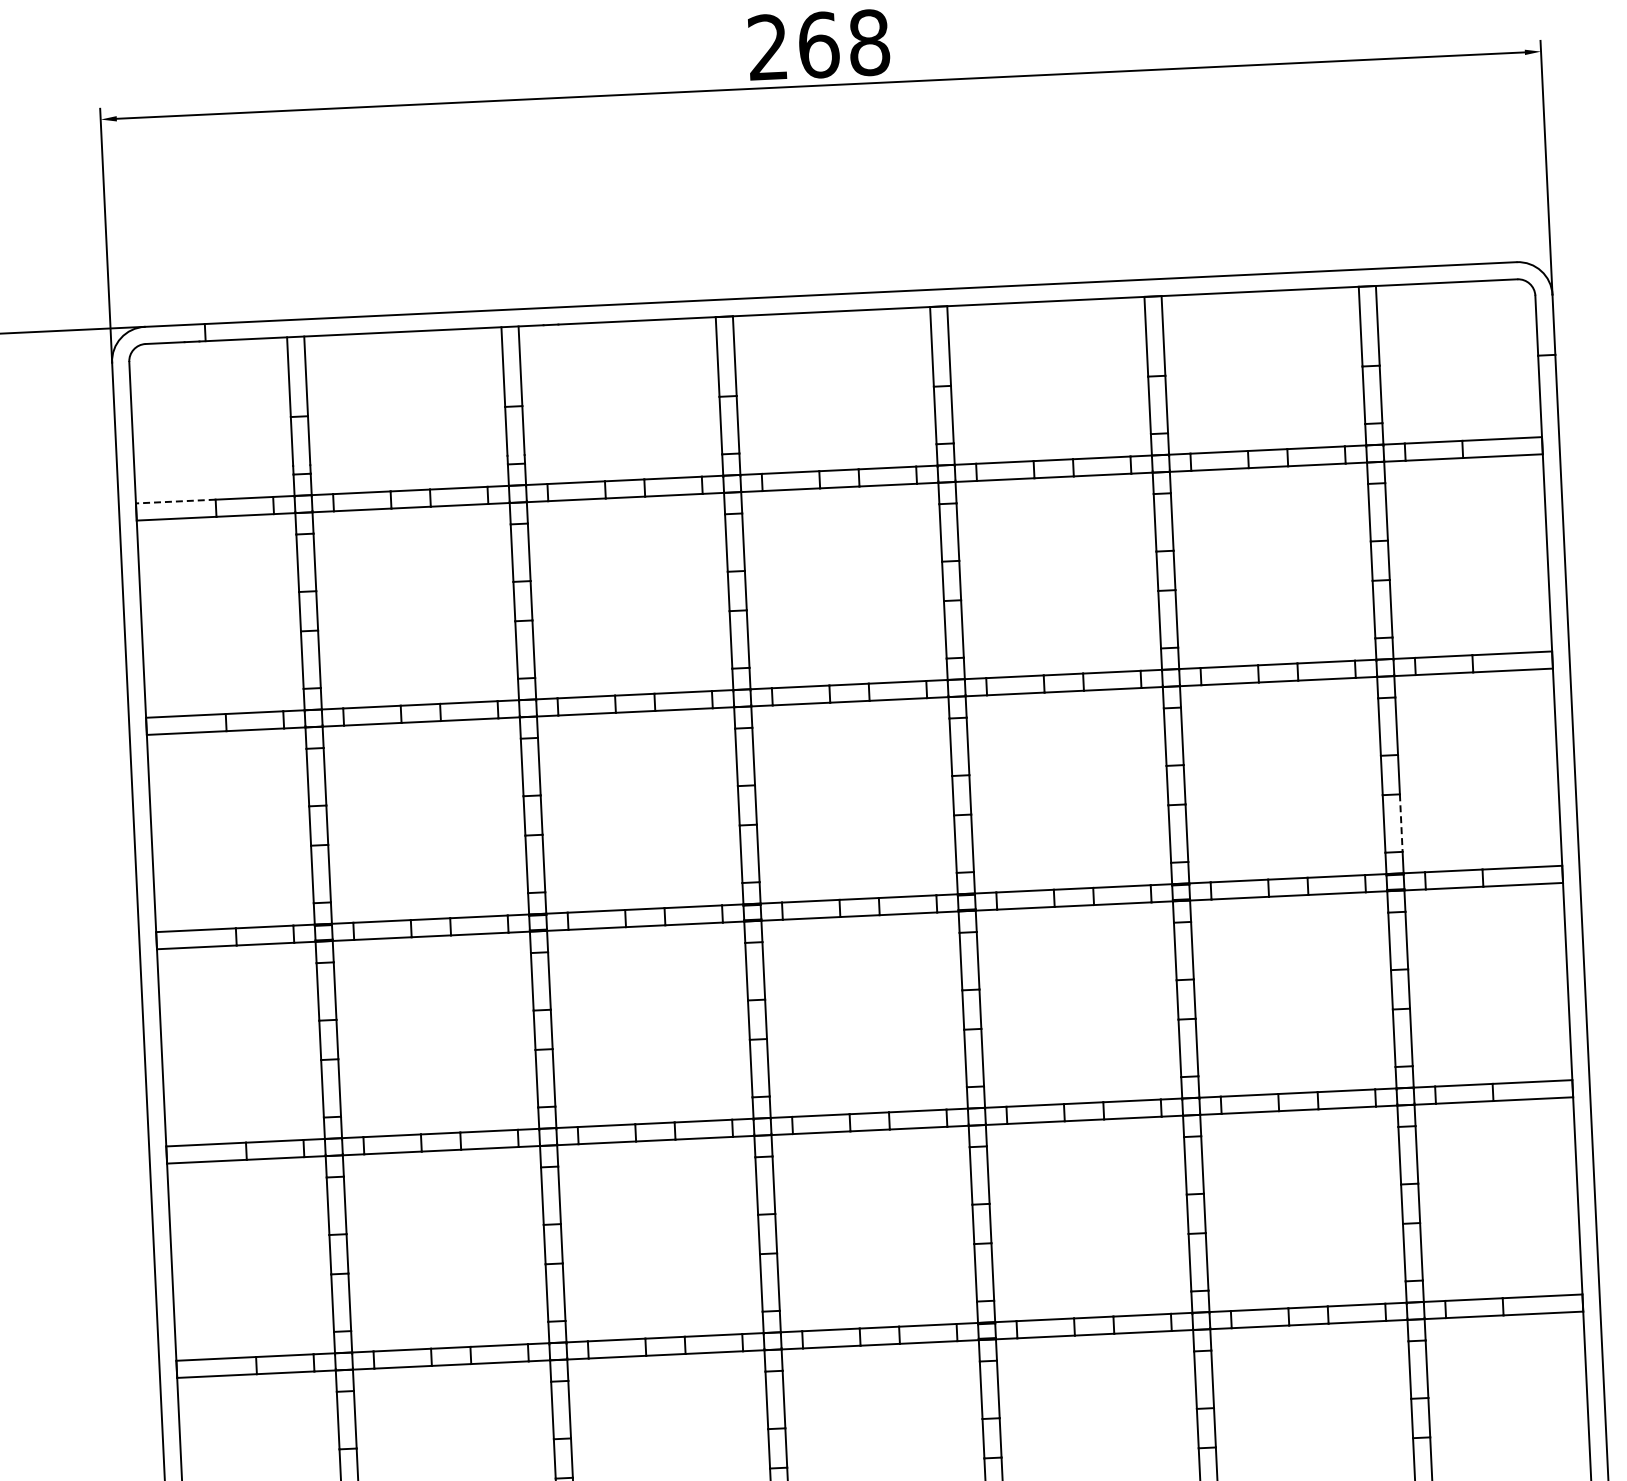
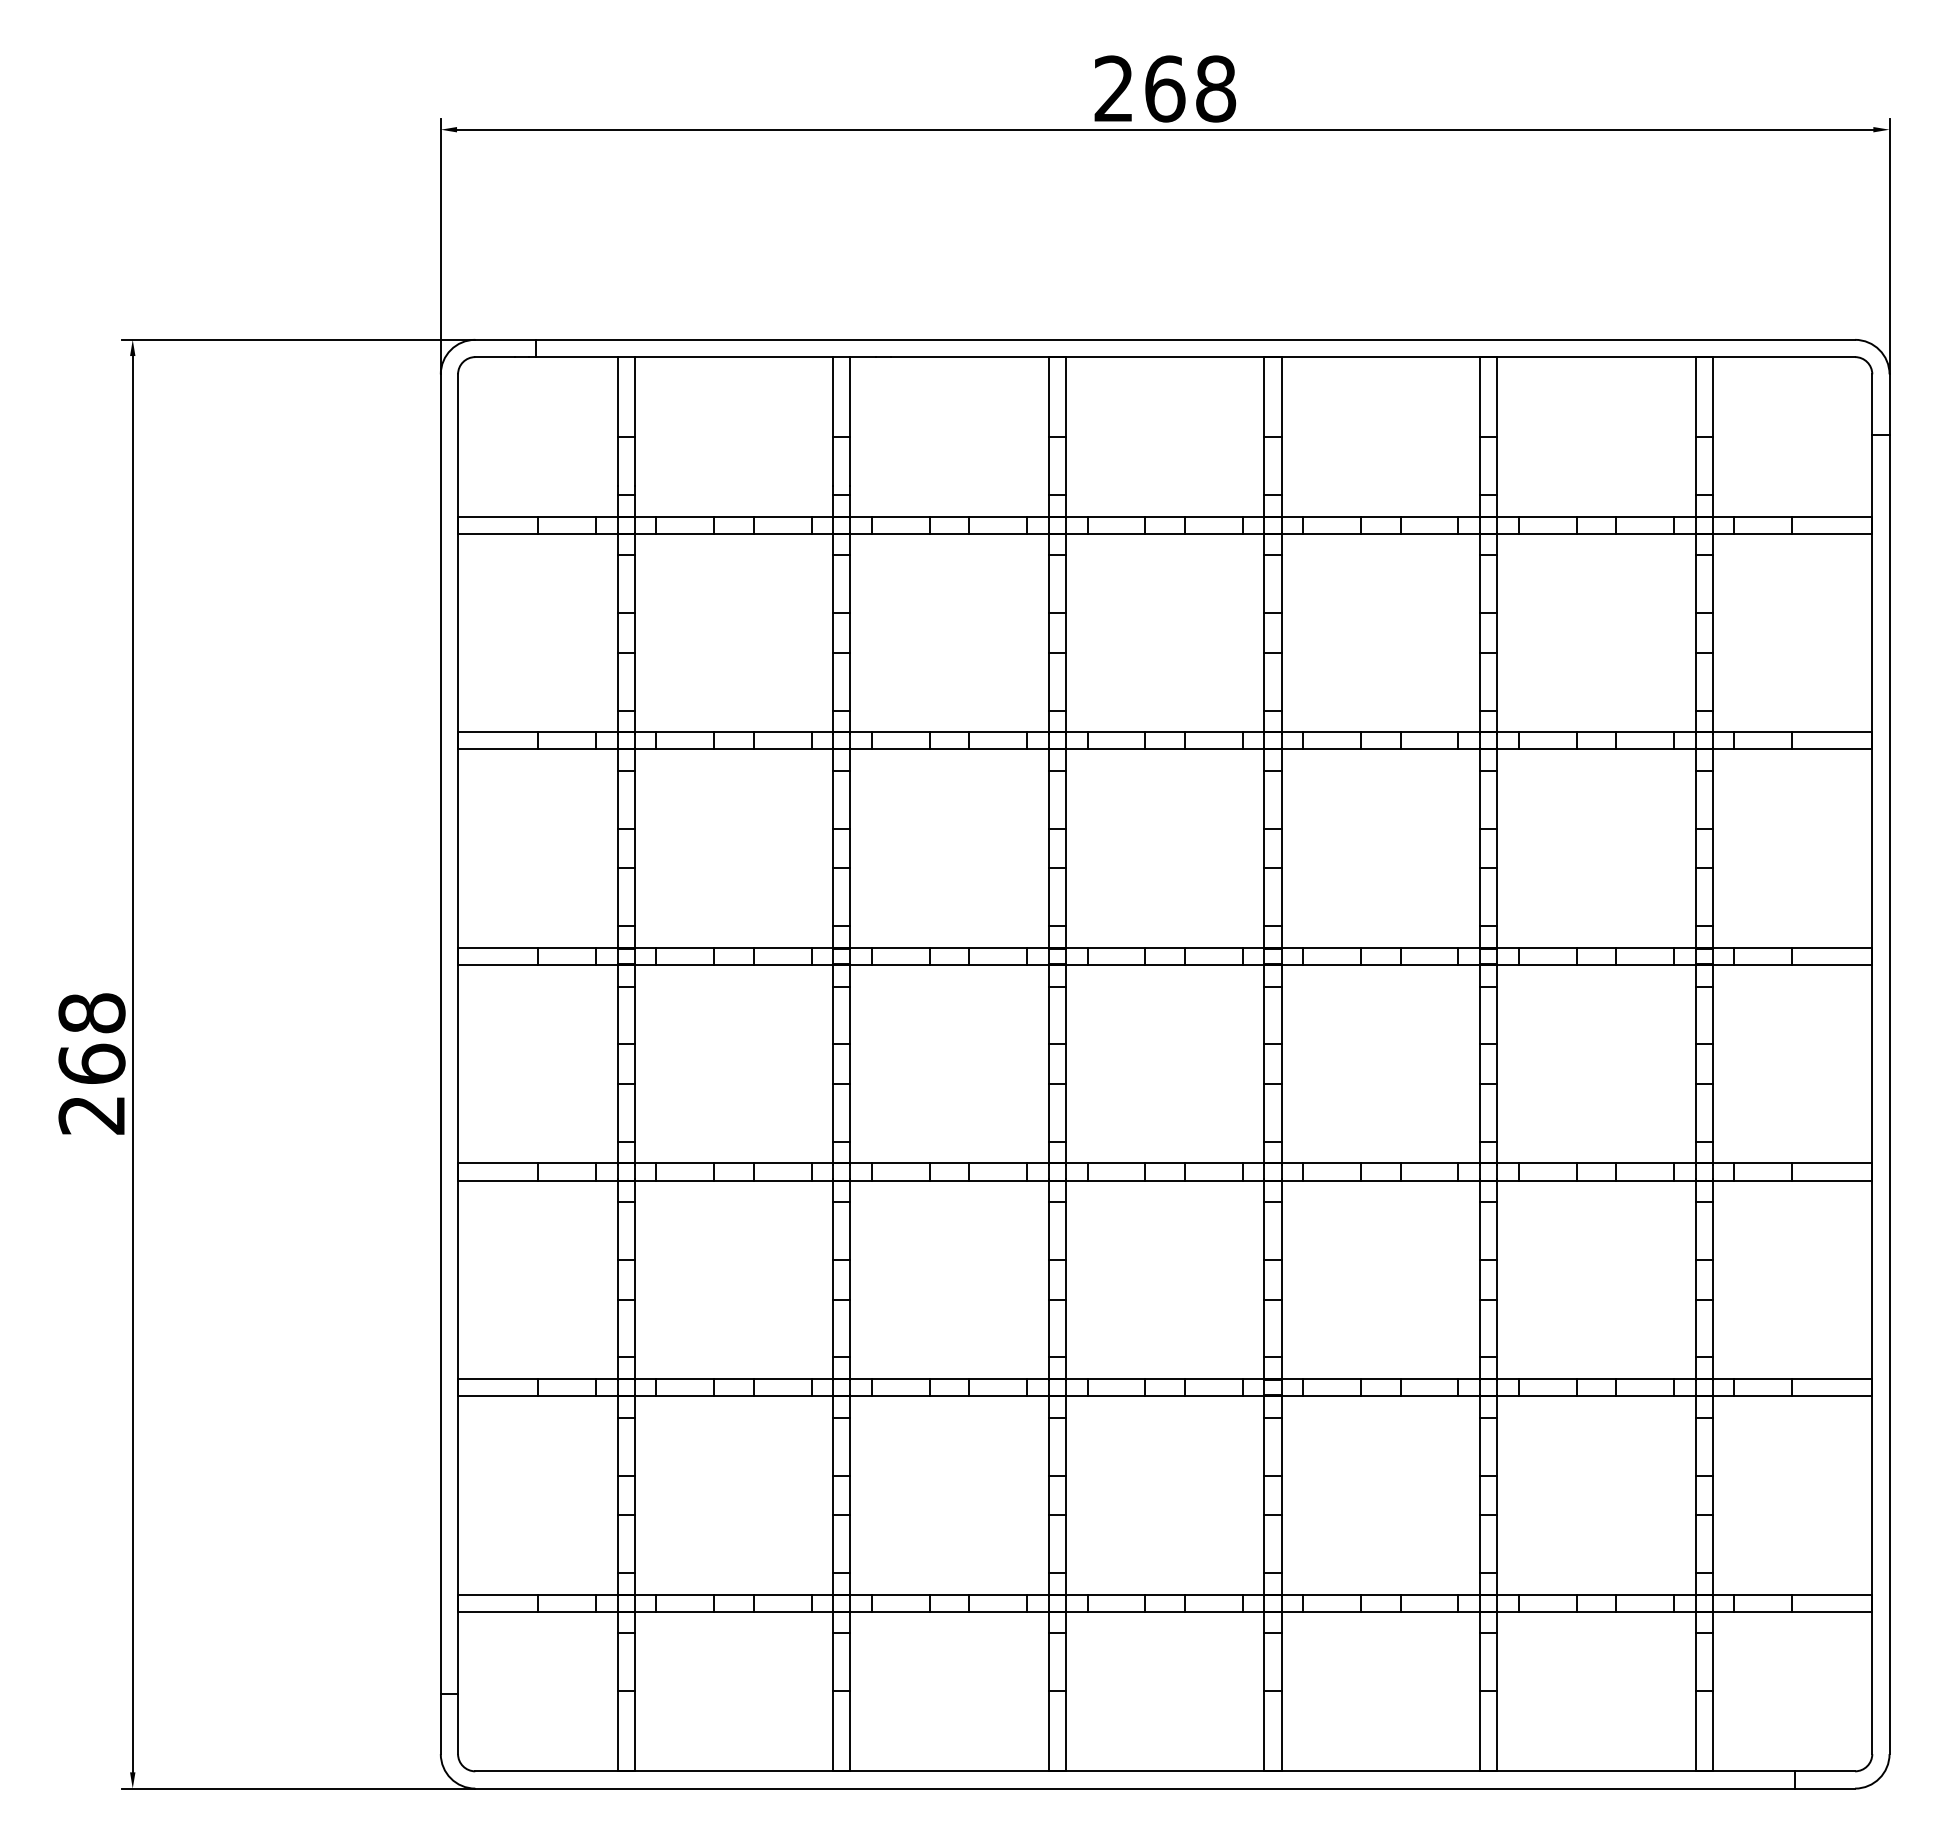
line: (175, 501) -> (497, 516), dashed -> solid
line: (1400, 823) -> (1712, 897), dashed -> solid

